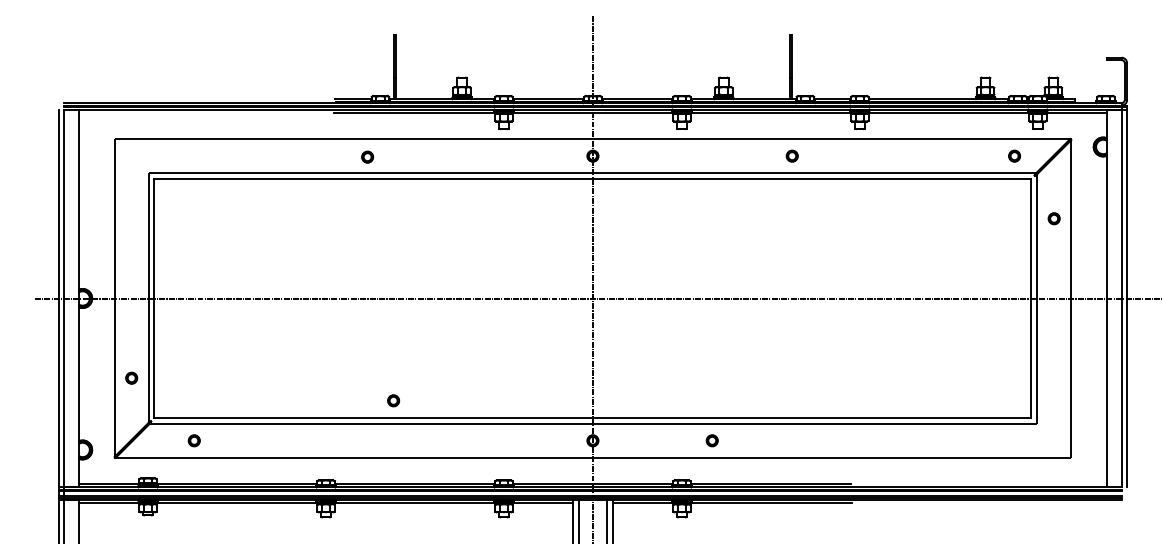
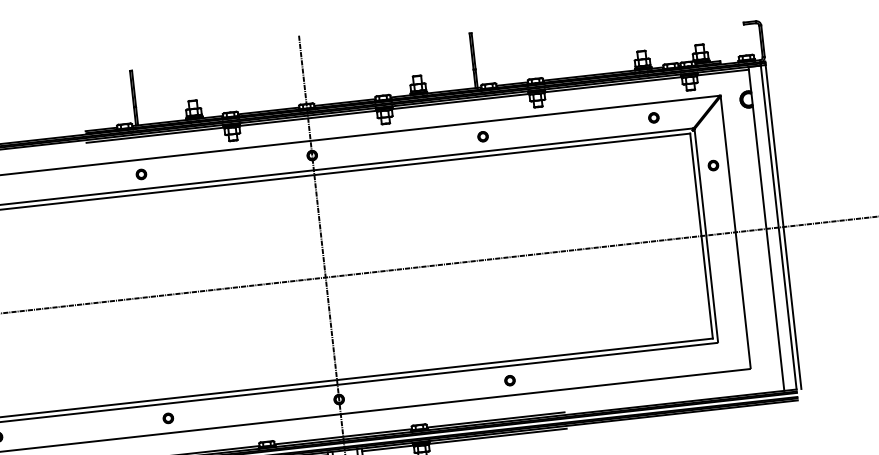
part: (1014, 155) -> (653, 117), moved
part: (367, 156) -> (141, 173), moved
part: (393, 400) -> (168, 418), moved
part: (711, 440) -> (509, 380), moved

